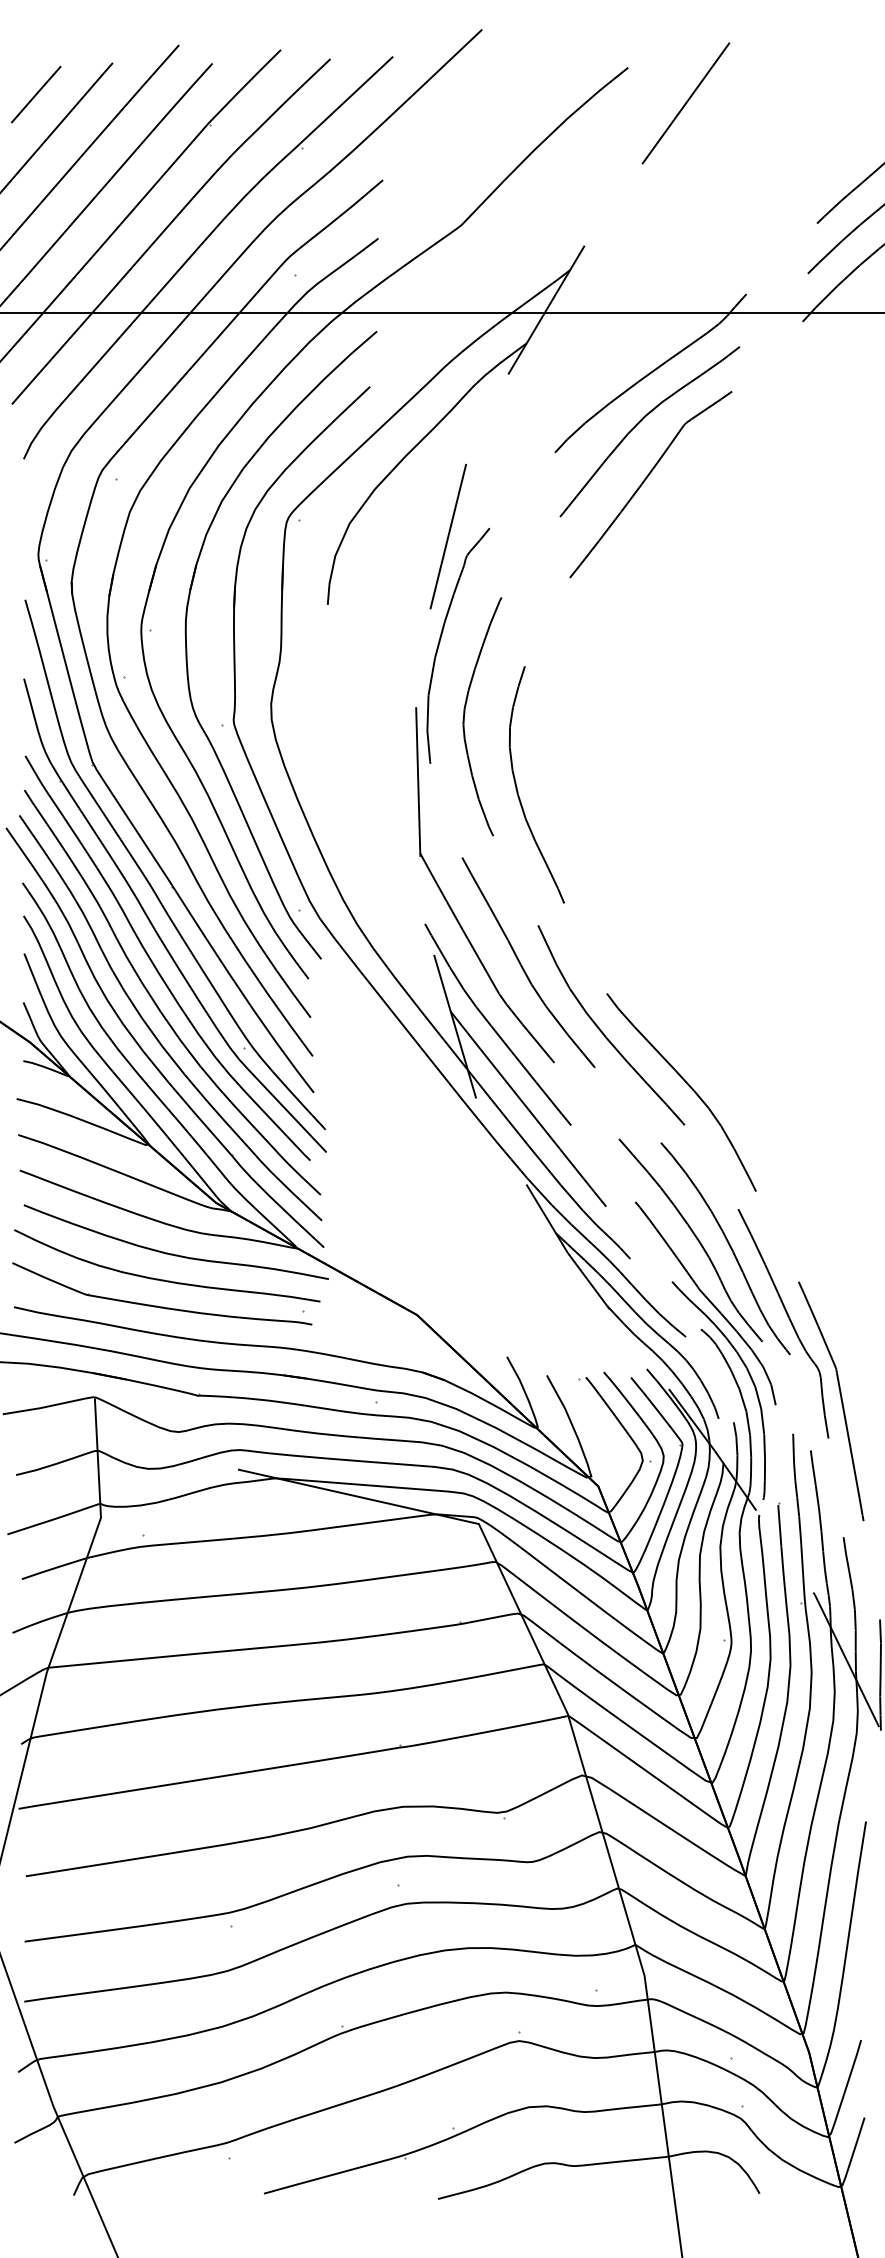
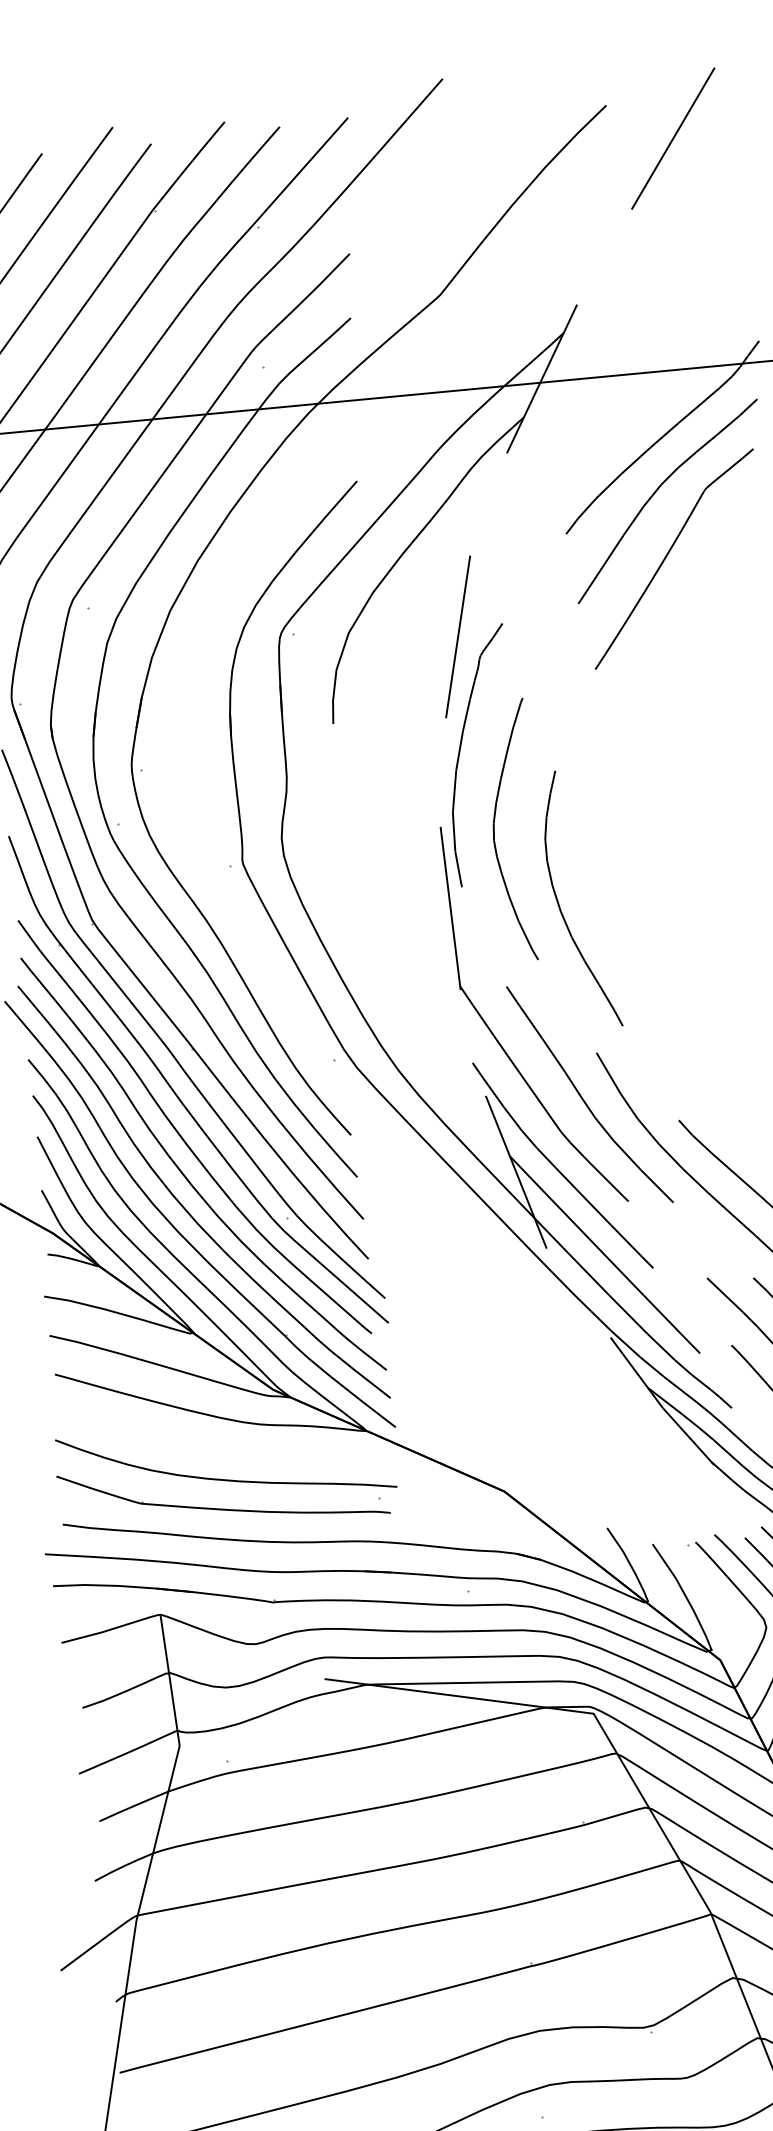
part: (187, 647) -> (184, 785), removed
curve: (172, 1253) -> (230, 1449), removed

